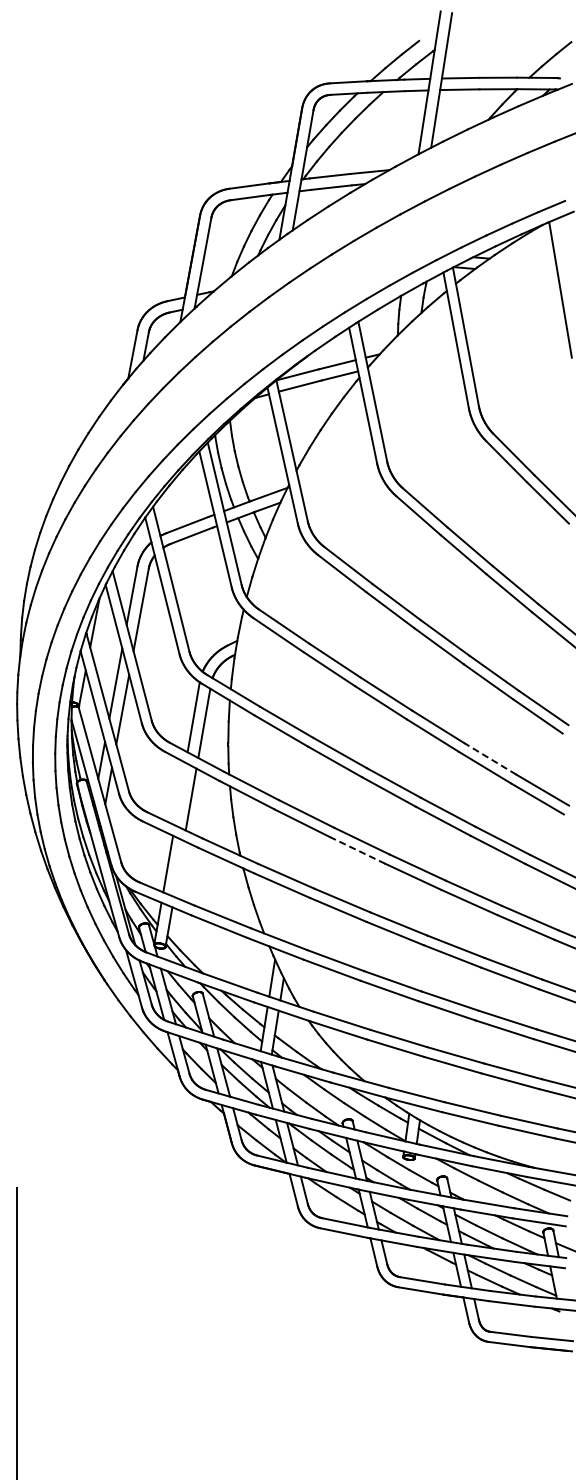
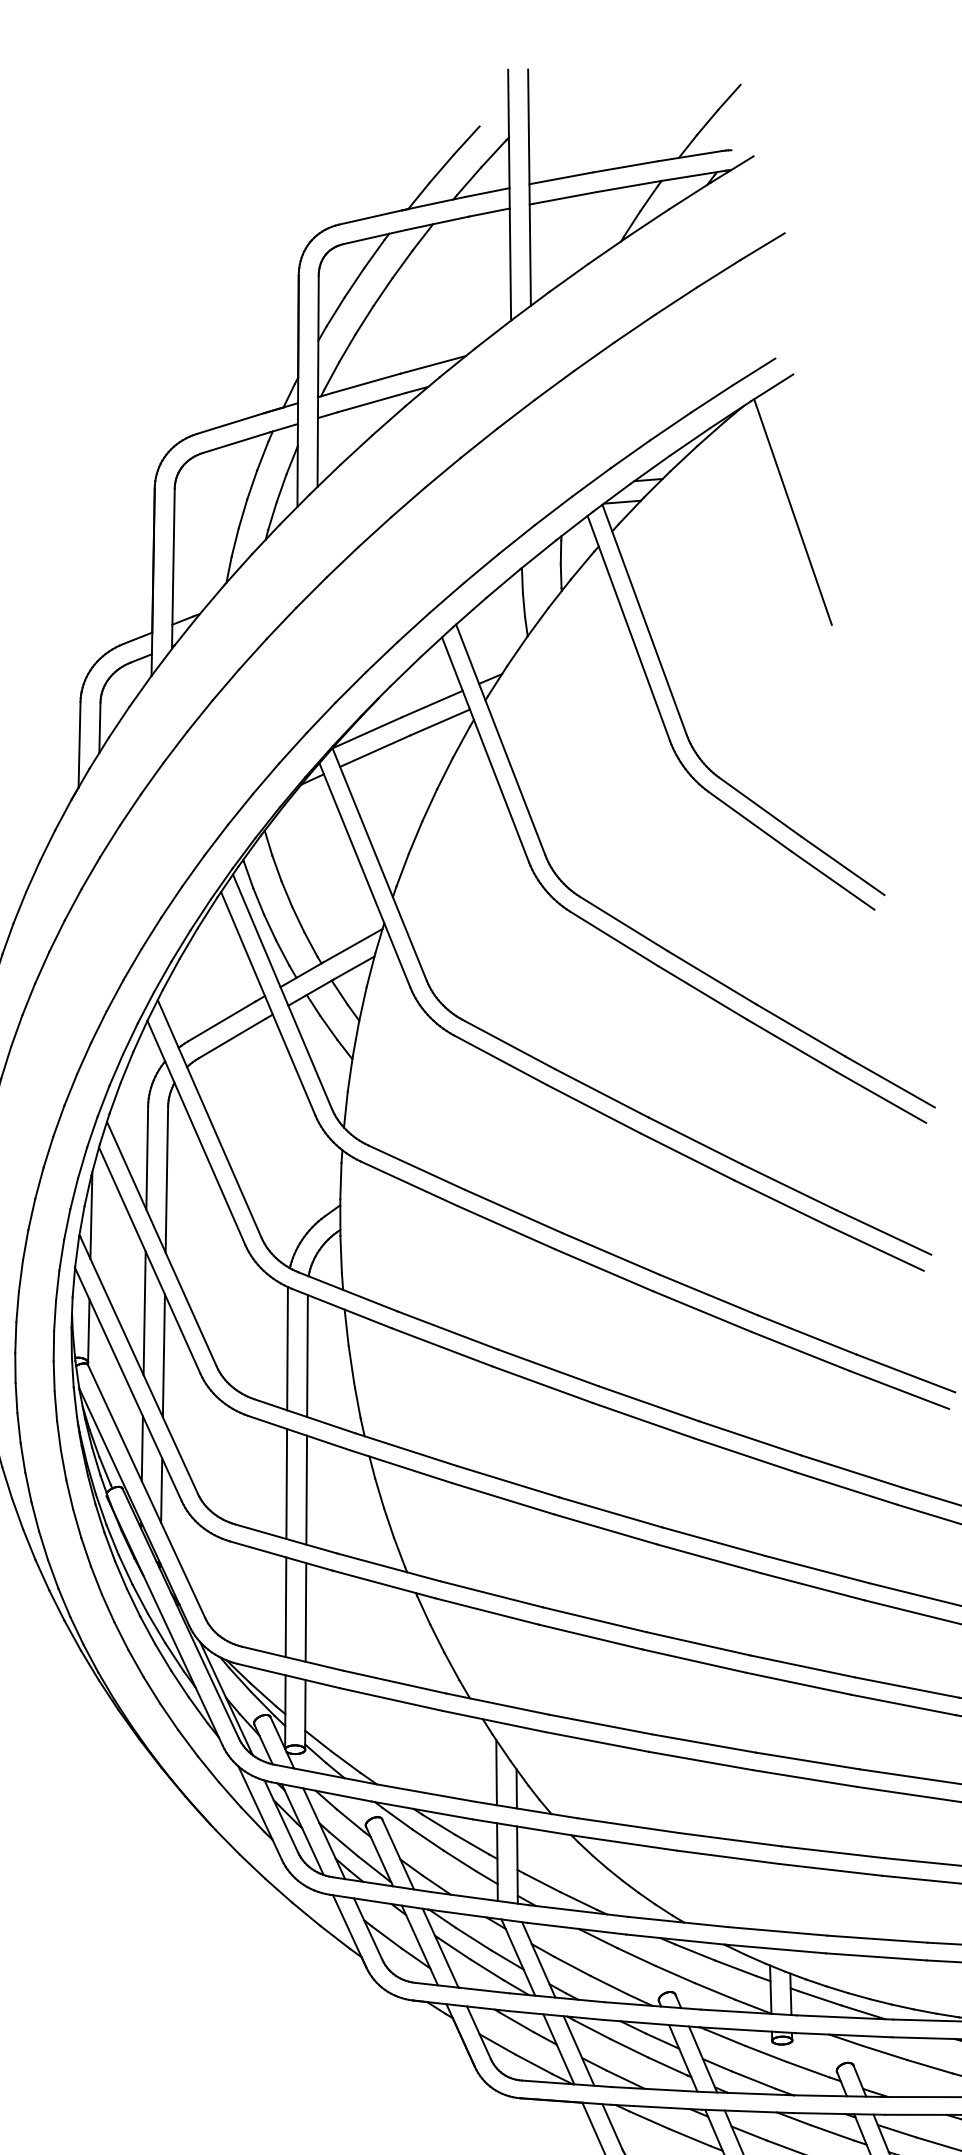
line: (490, 758) -> (807, 1334), dashed -> solid
line: (179, 793) -> (285, 1483), added
line: (357, 850) -> (606, 1529), dashed -> solid
line: (178, 868) -> (304, 1611), added

